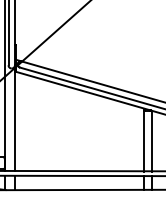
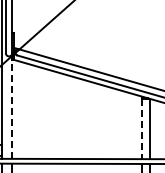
line: (14, 118) -> (11, 106), solid -> dashed
line: (144, 141) -> (141, 129), solid -> dashed

